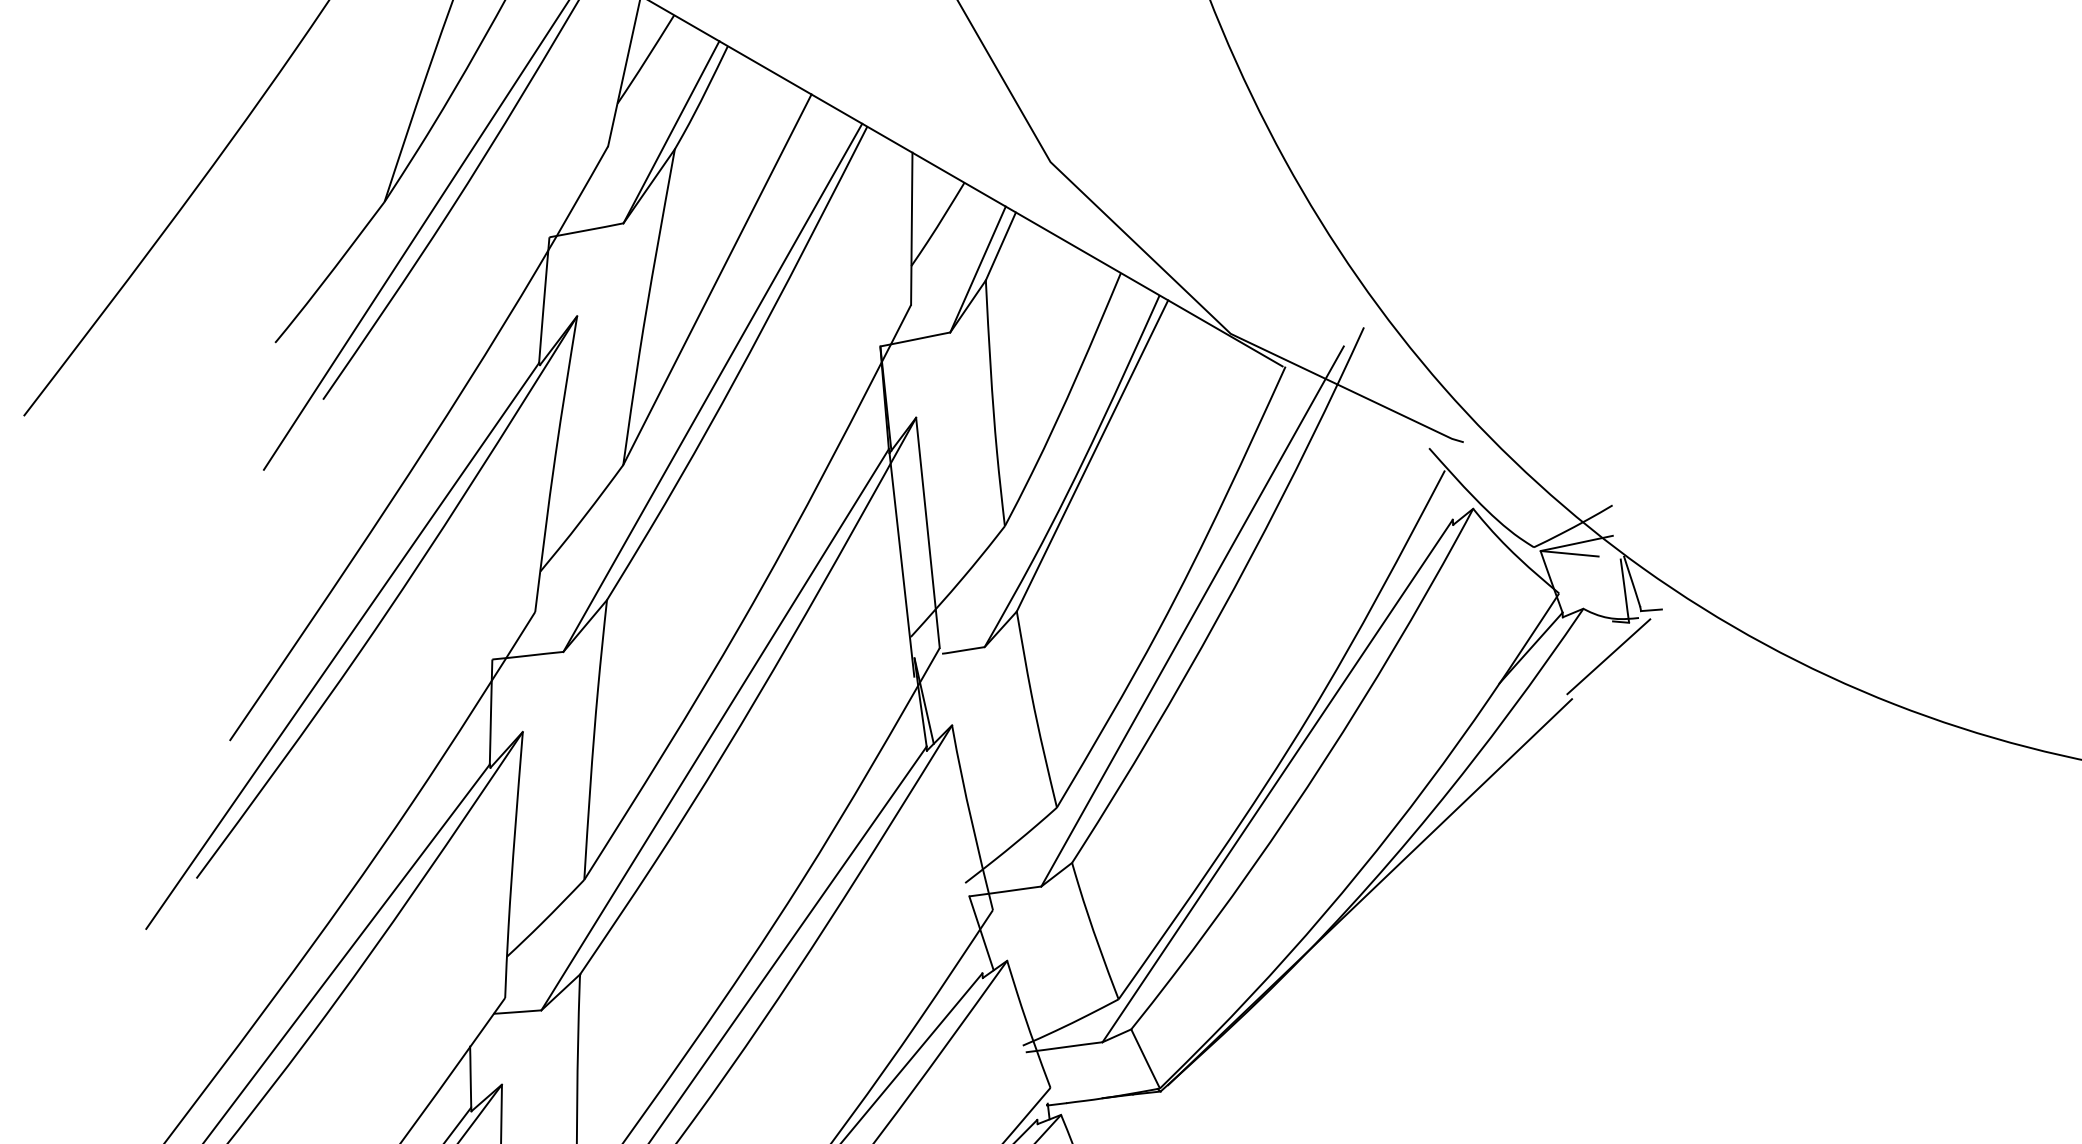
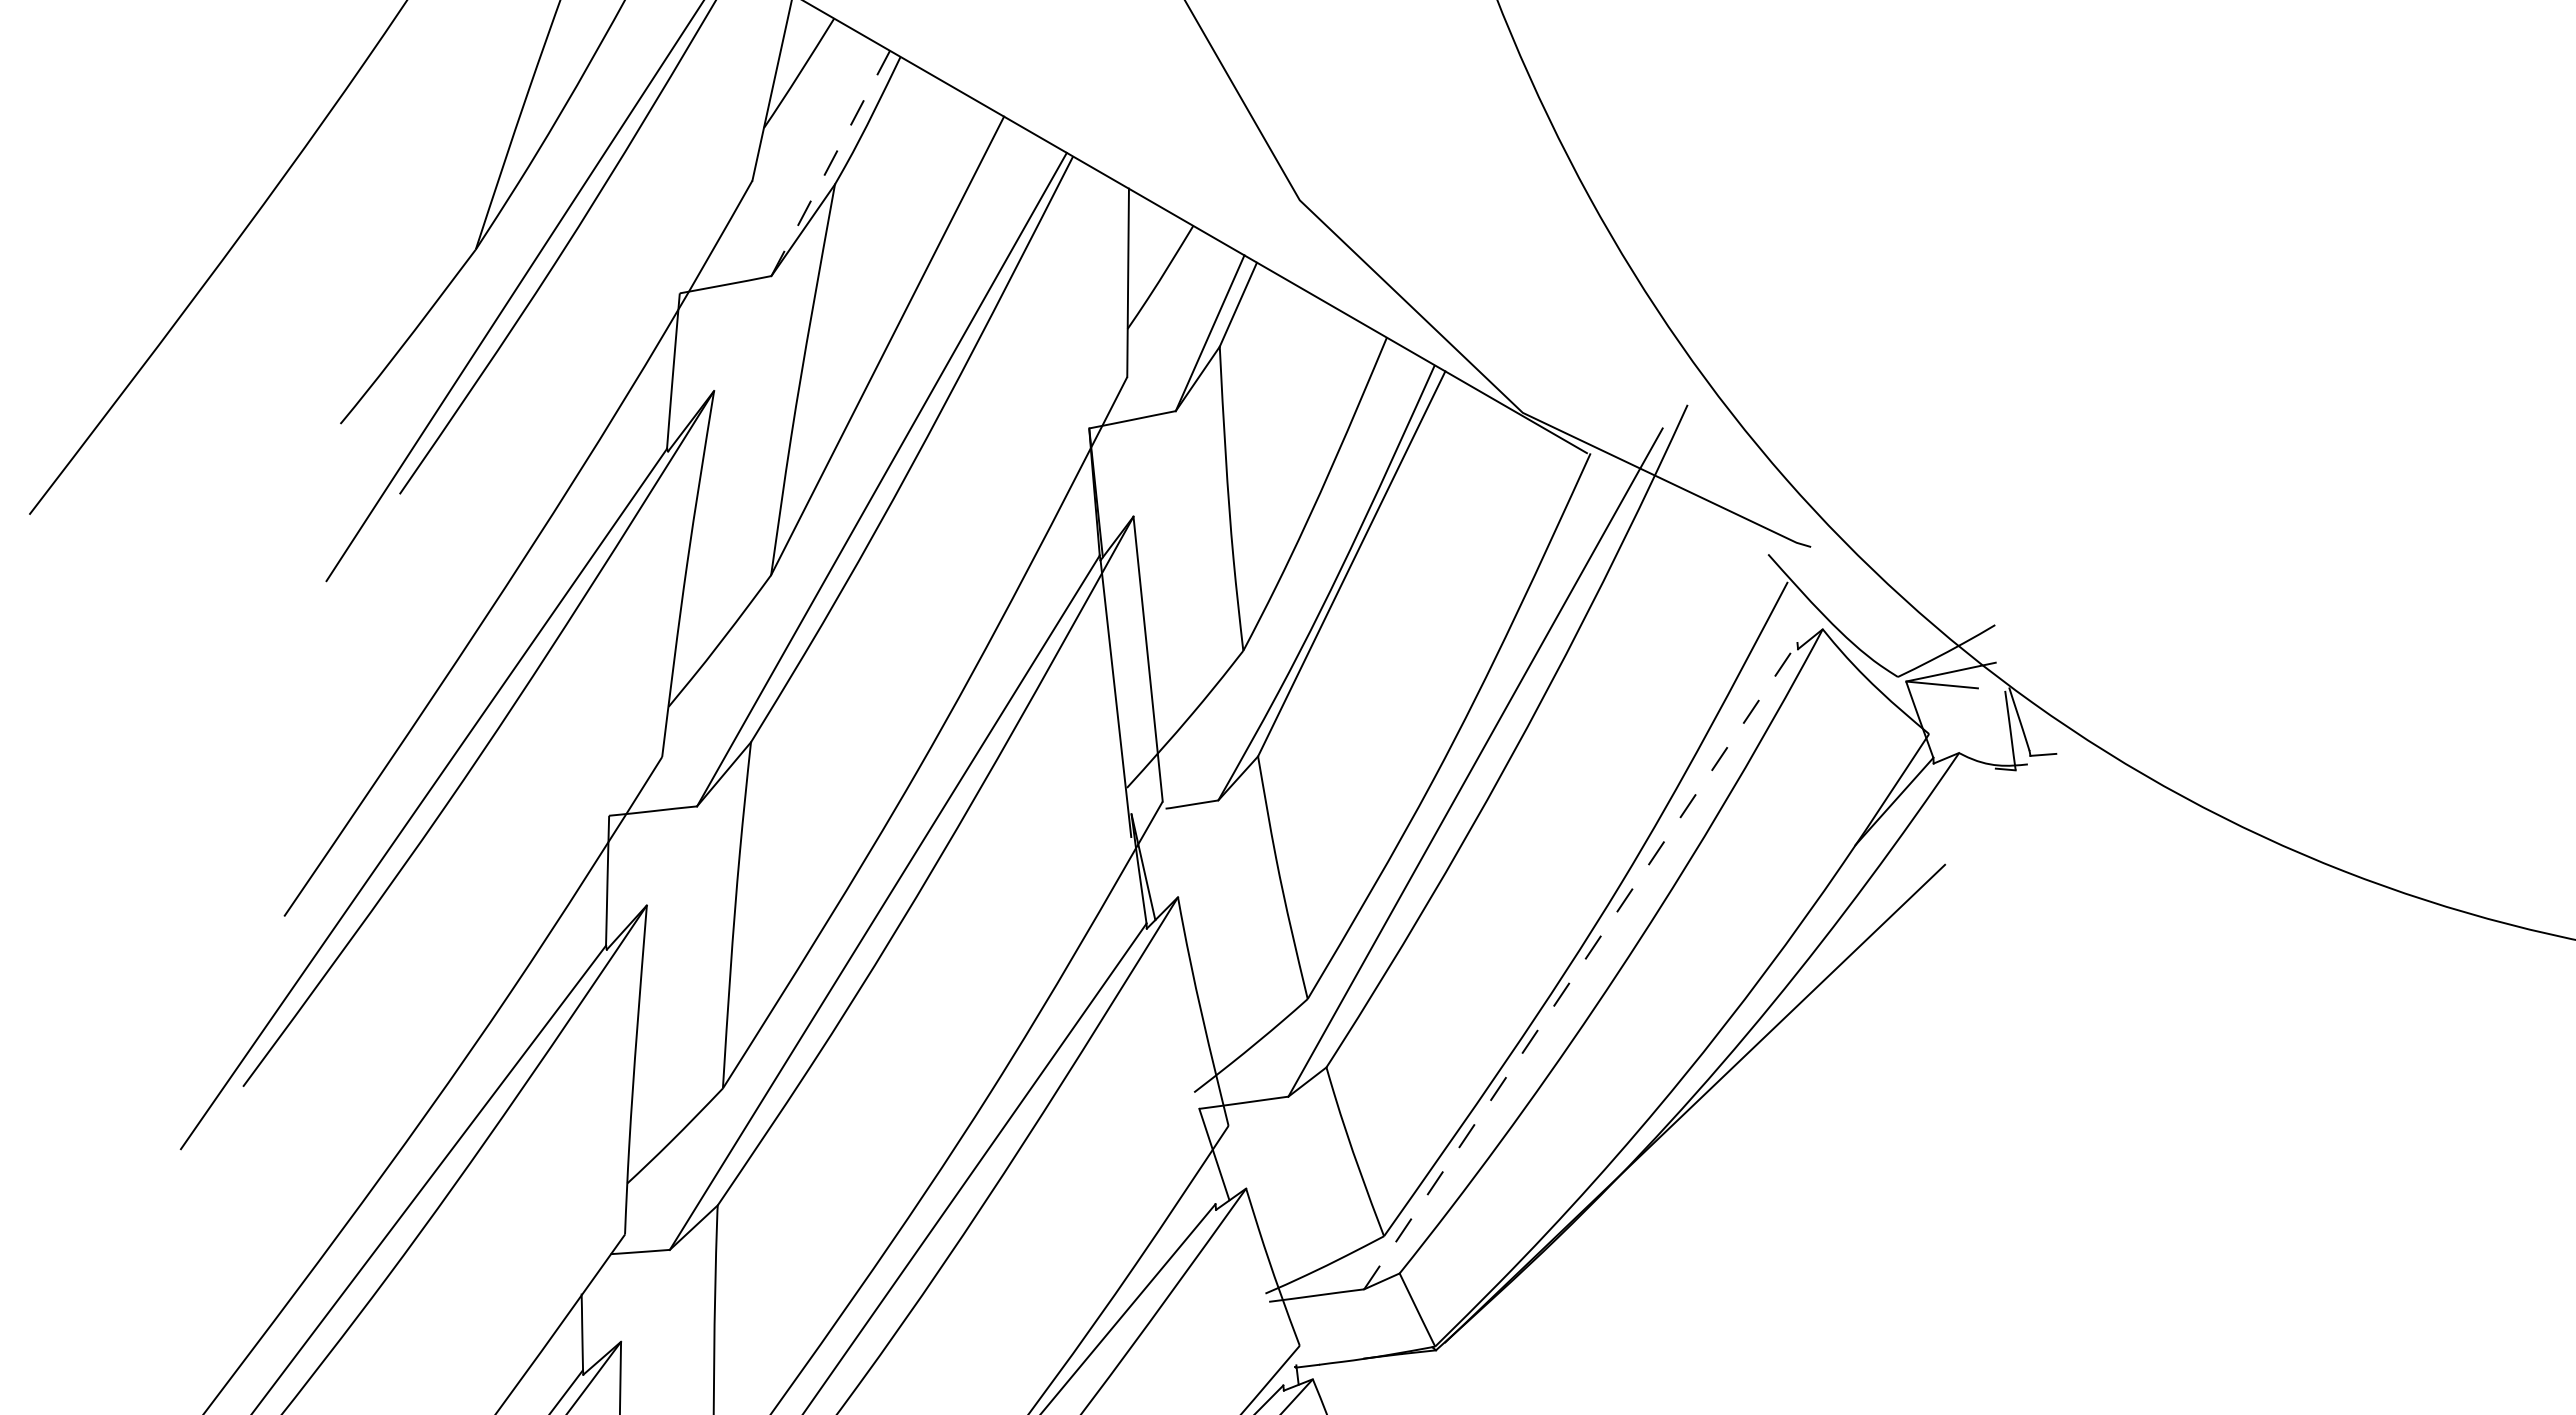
line: (671, 131) -> (830, 162), solid -> dashed
line: (1608, 656) -> (1990, 812), removed
line: (1278, 780) -> (1581, 965), solid -> dashed

